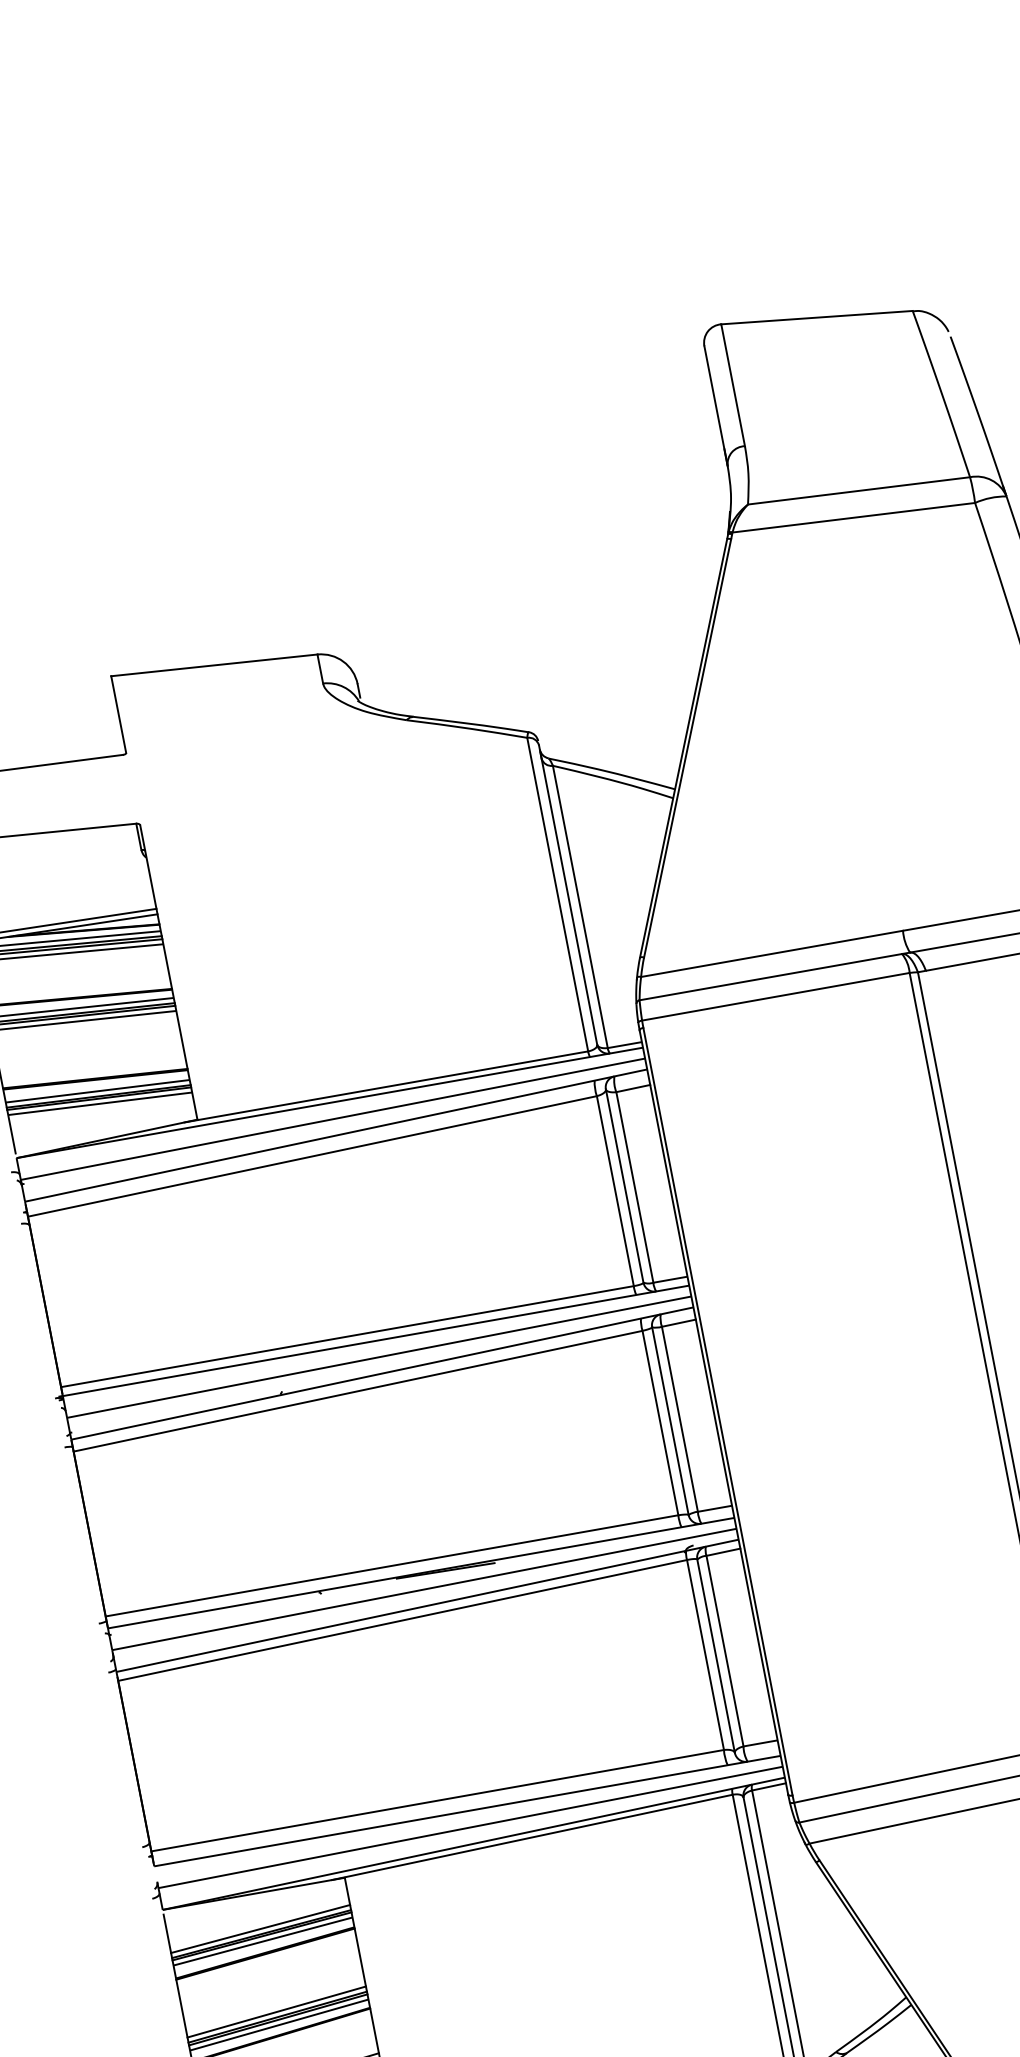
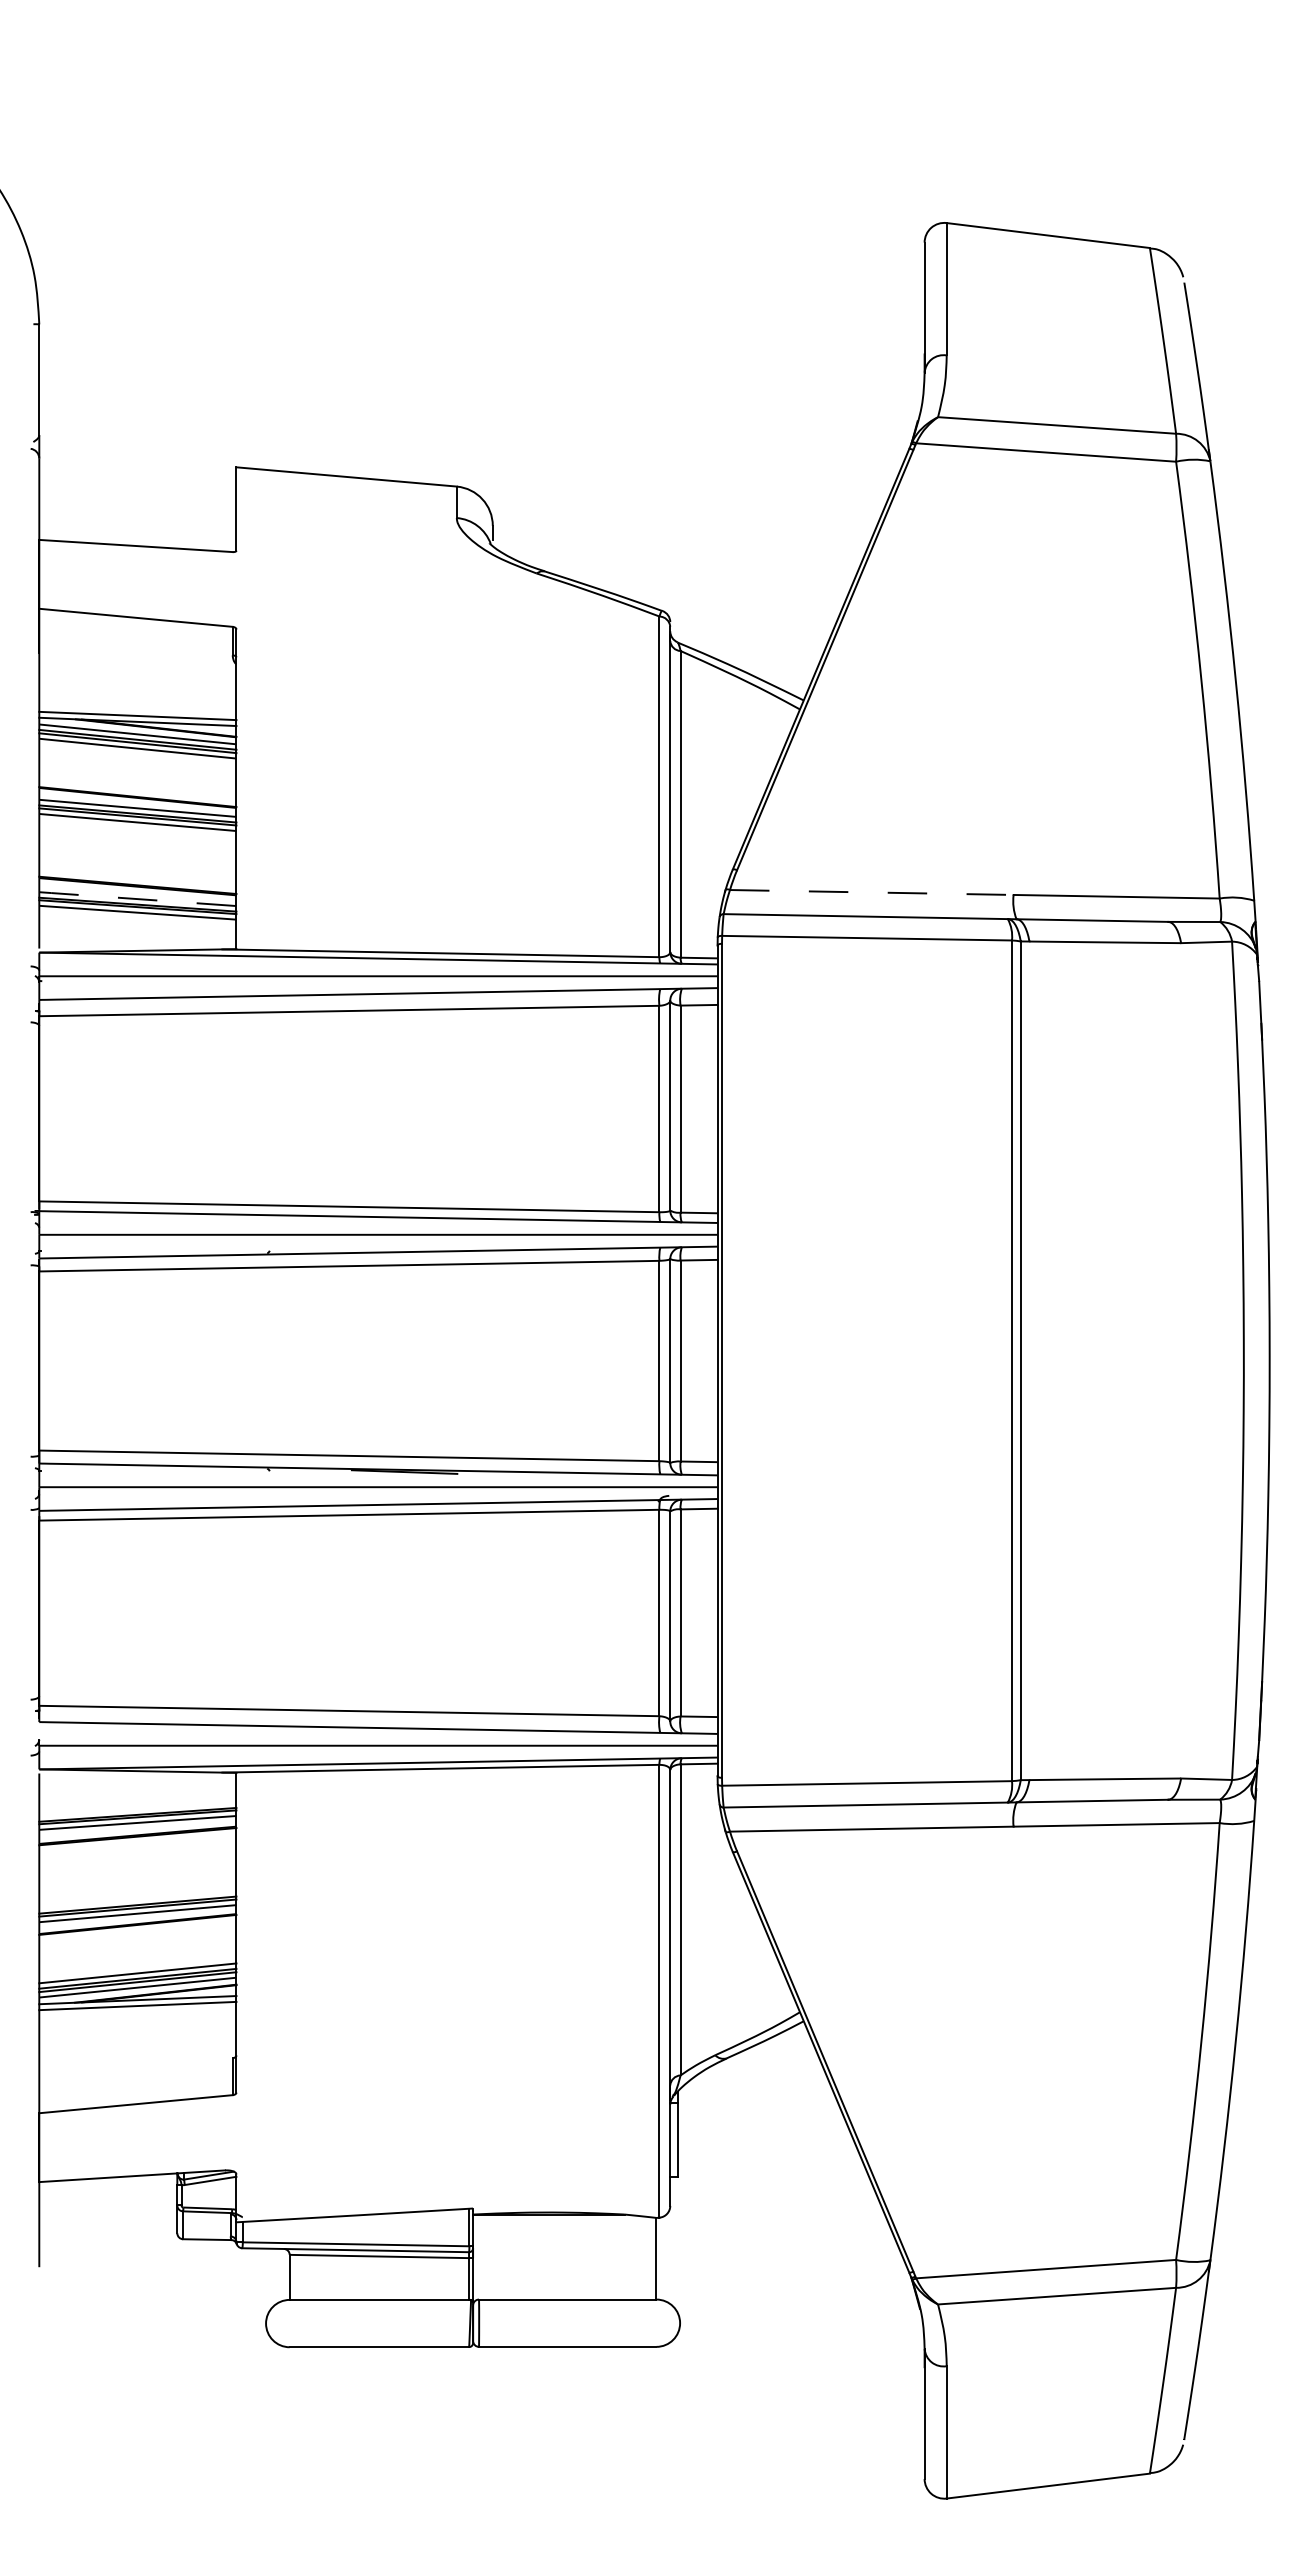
line: (771, 953) -> (871, 892), solid -> dashed
line: (97, 1091) -> (137, 899), solid -> dashed
line: (260, 1929) -> (137, 1809), removed
line: (276, 2012) -> (137, 1899), removed

